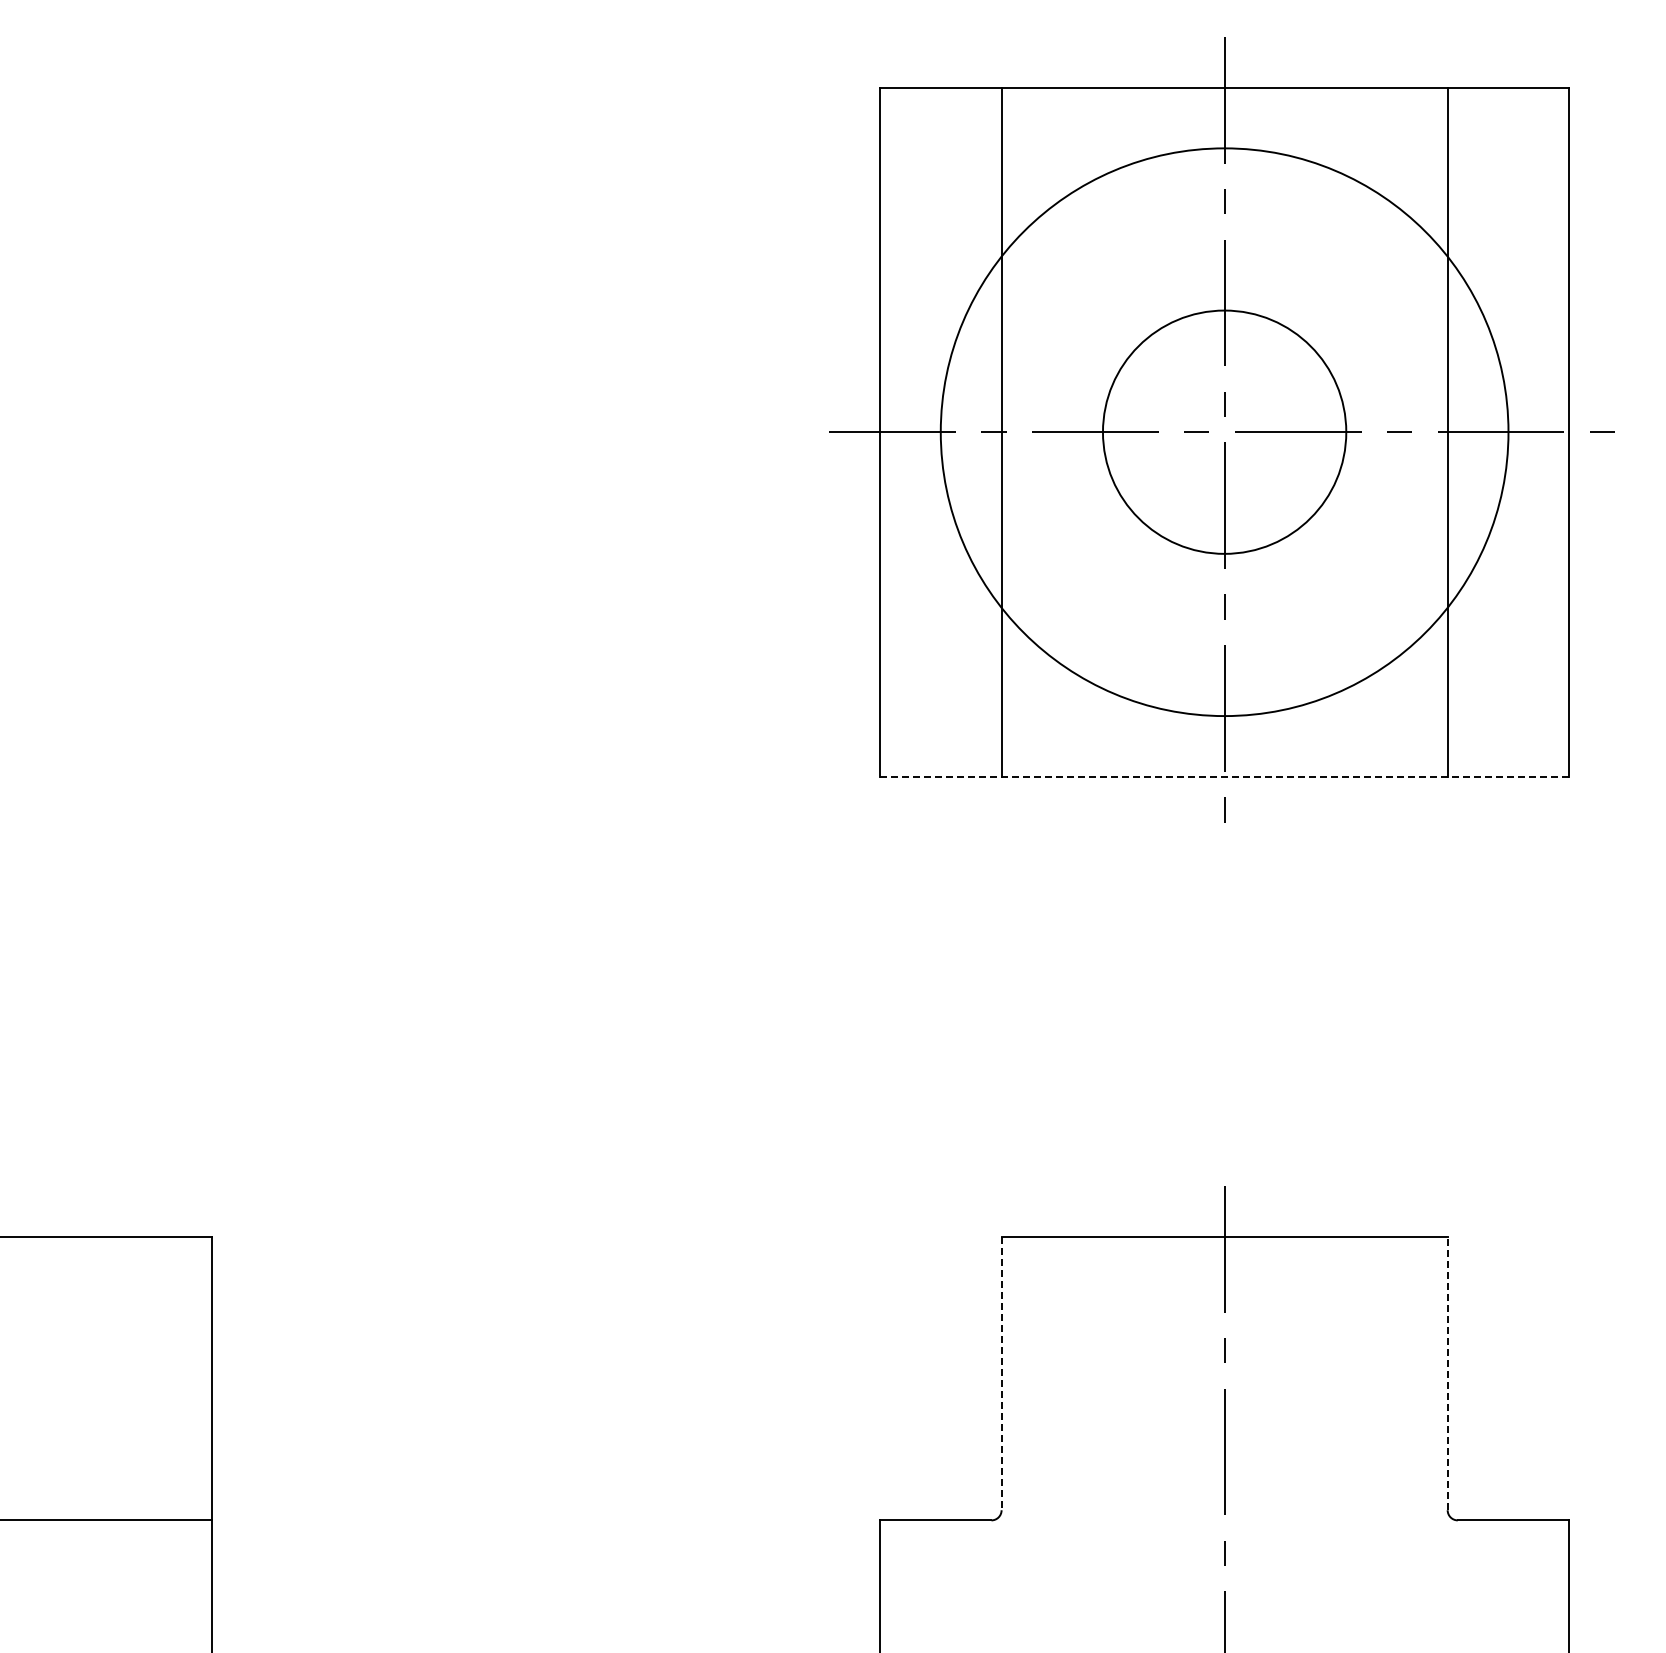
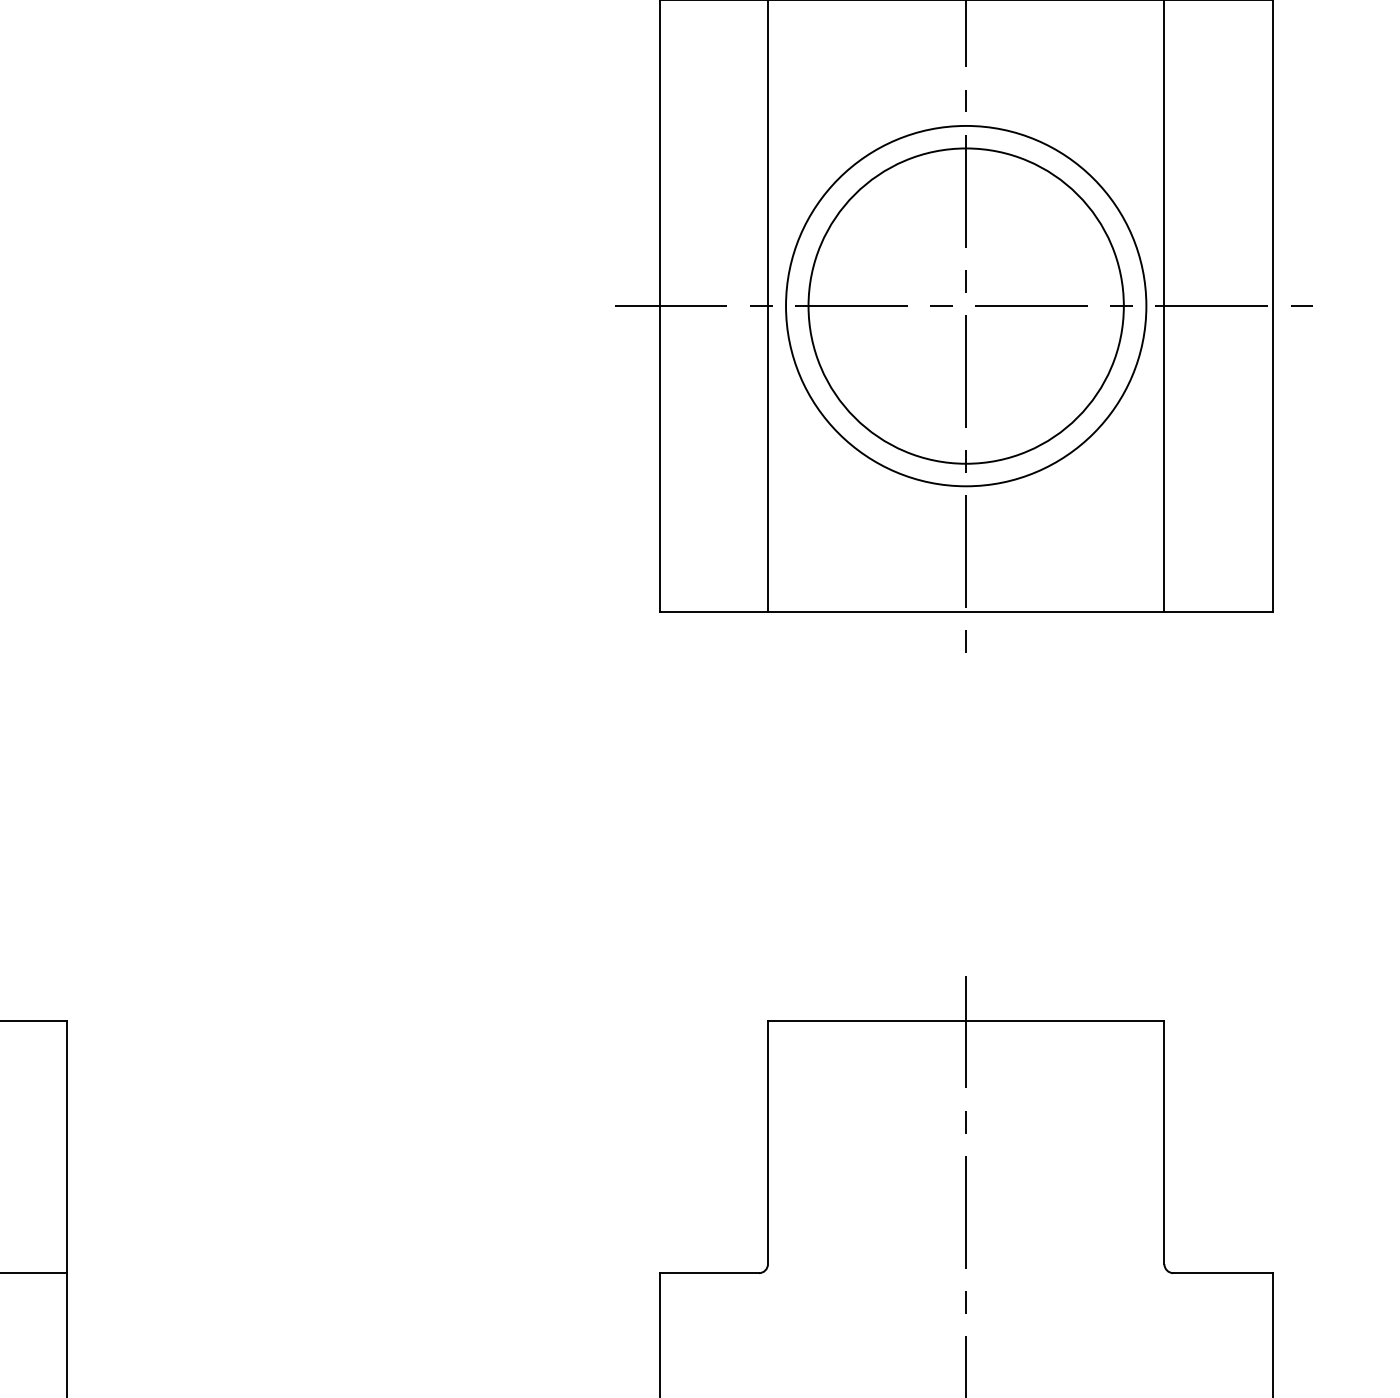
circle: (1224, 431) -> (966, 305), size x0.62
circle: (1224, 431) -> (966, 305), size x1.67
line: (1224, 776) -> (966, 612), dashed -> solid
line: (1001, 1373) -> (767, 1142), dashed -> solid
line: (1447, 1373) -> (1164, 1142), dashed -> solid

